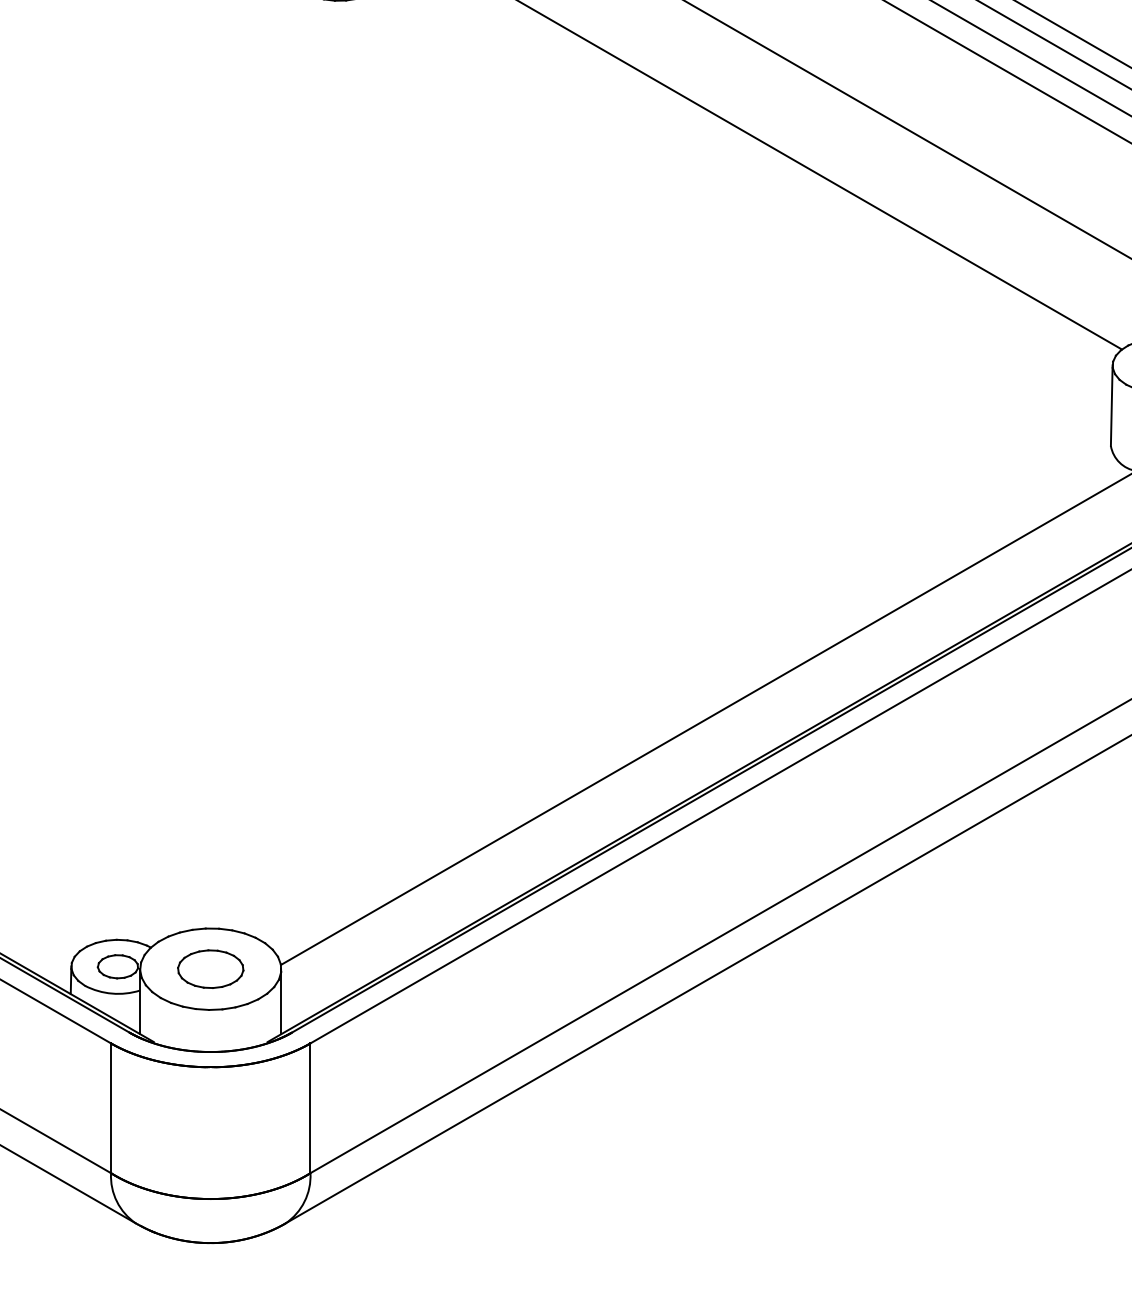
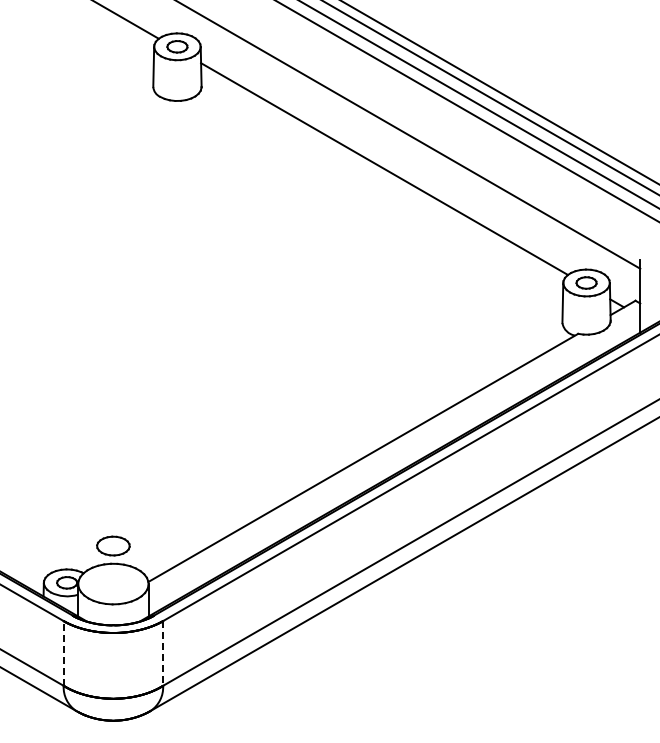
part: (210, 968) -> (113, 545), moved
line: (110, 1106) -> (63, 652), solid -> dashed
line: (311, 1108) -> (163, 653), solid -> dashed

